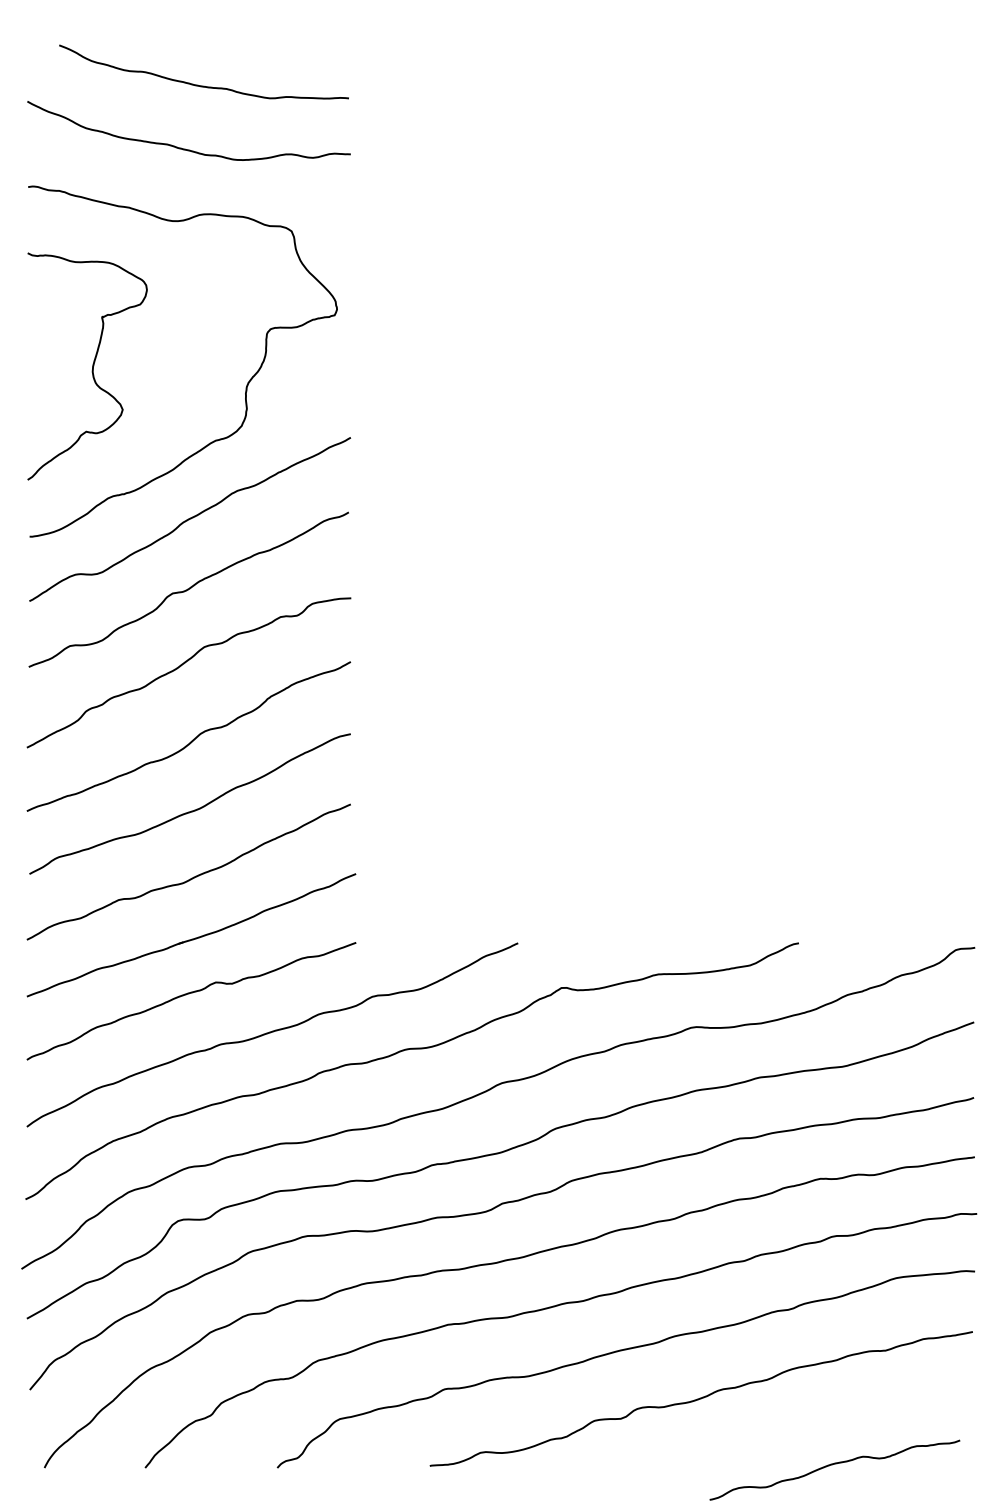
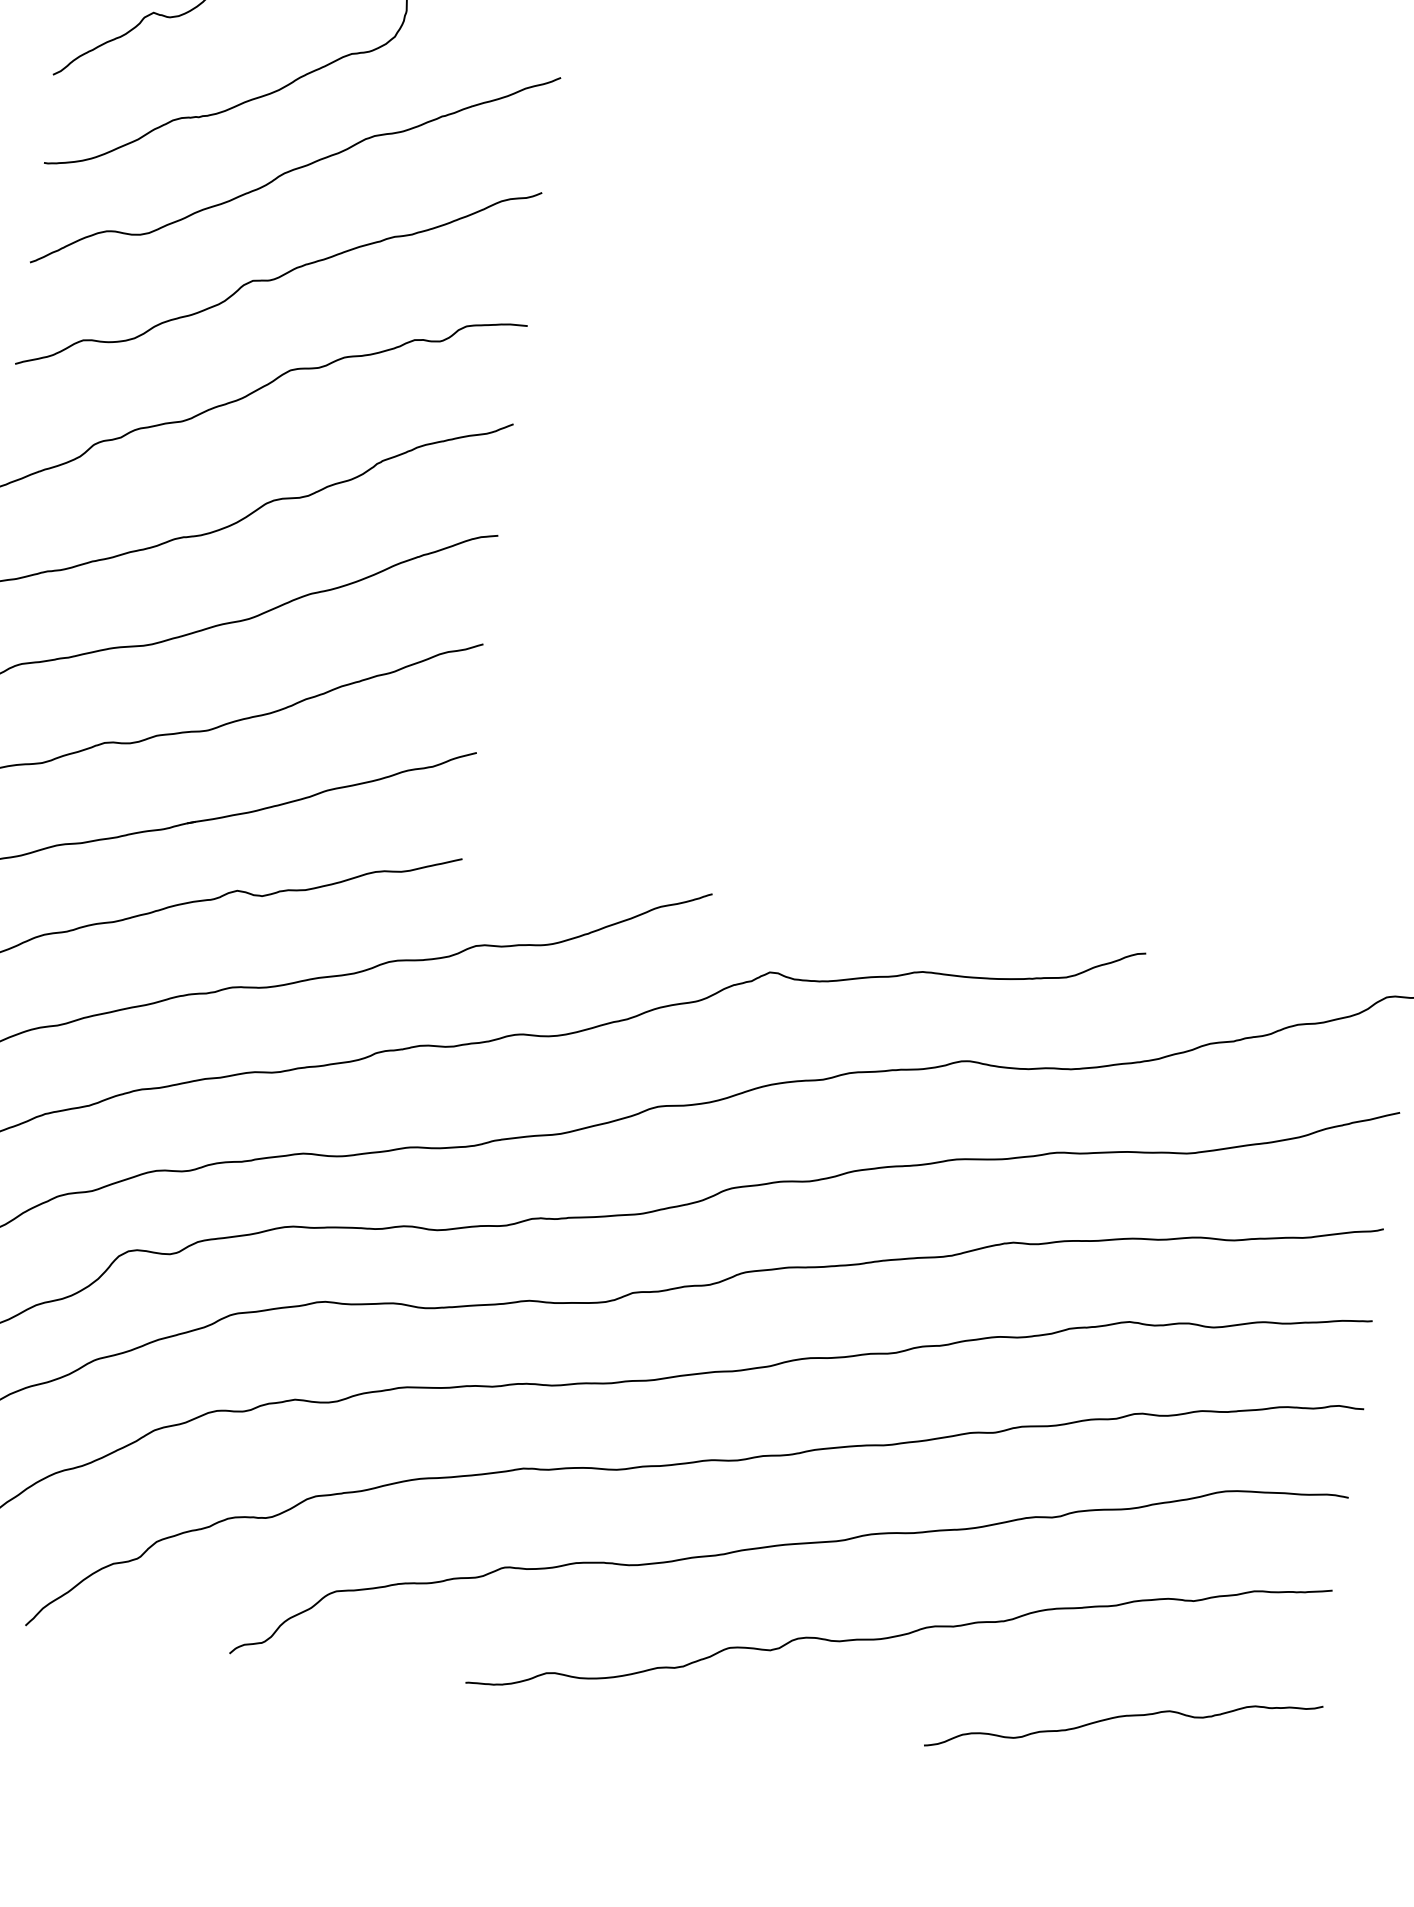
curve: (832, 1465) -> (1120, 1718), moved

